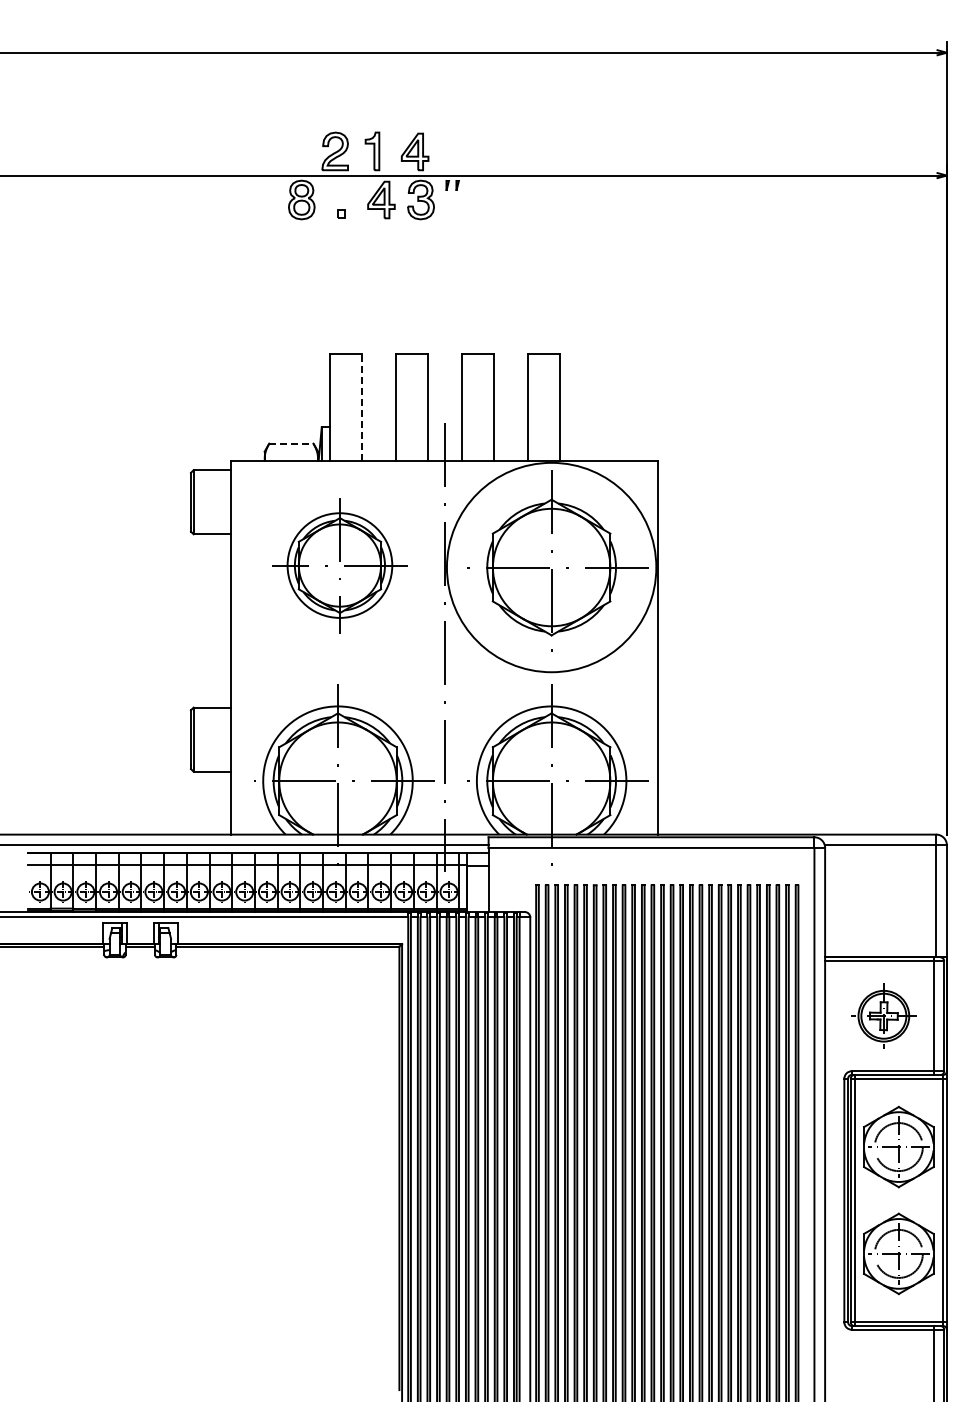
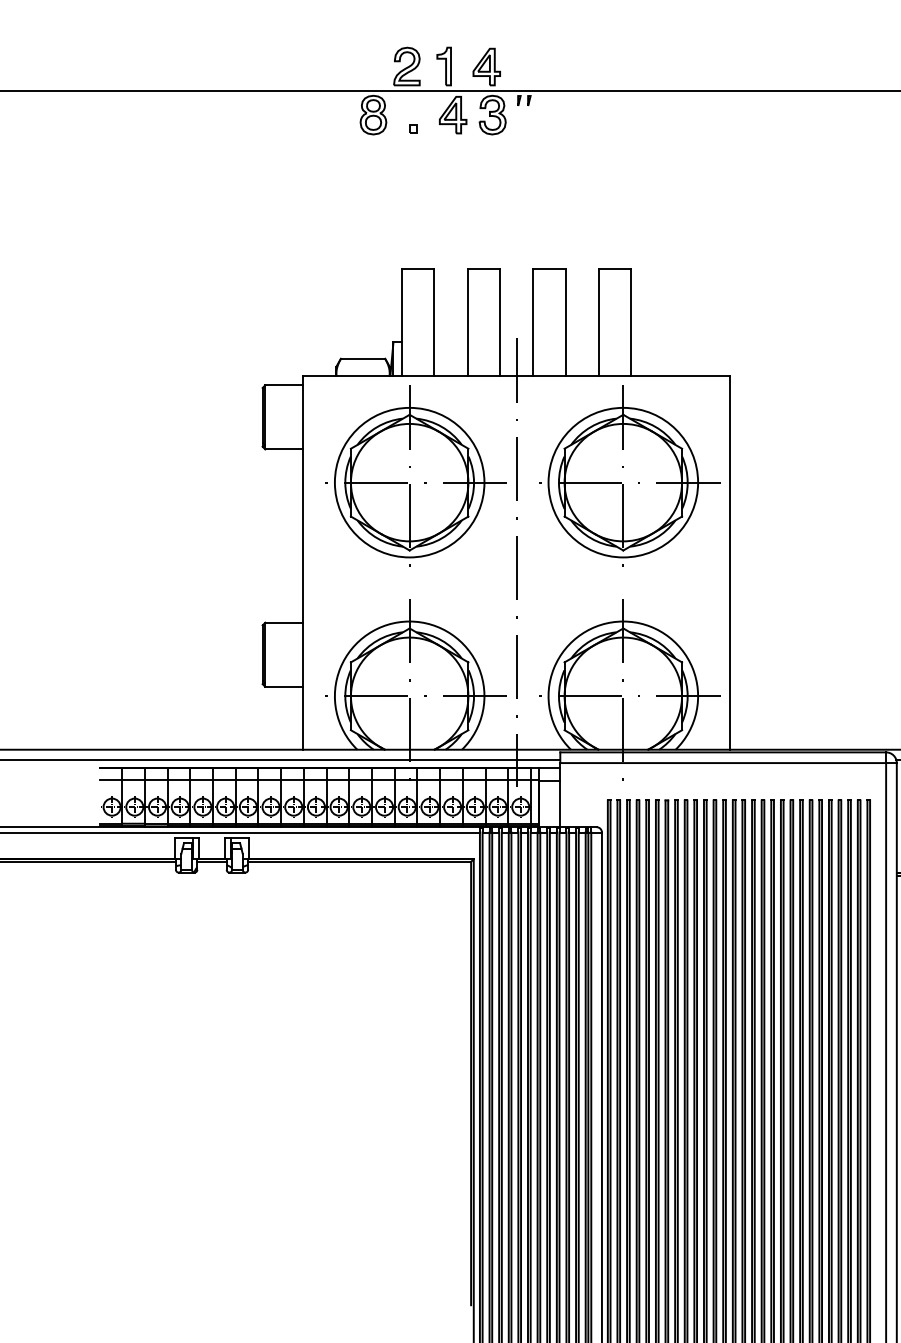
line: (361, 406) -> (433, 321), dashed -> solid
line: (291, 443) -> (363, 358), dashed -> solid
part: (344, 560) -> (416, 475), size x1.43
circle: (551, 567) -> (623, 482), size x0.71

